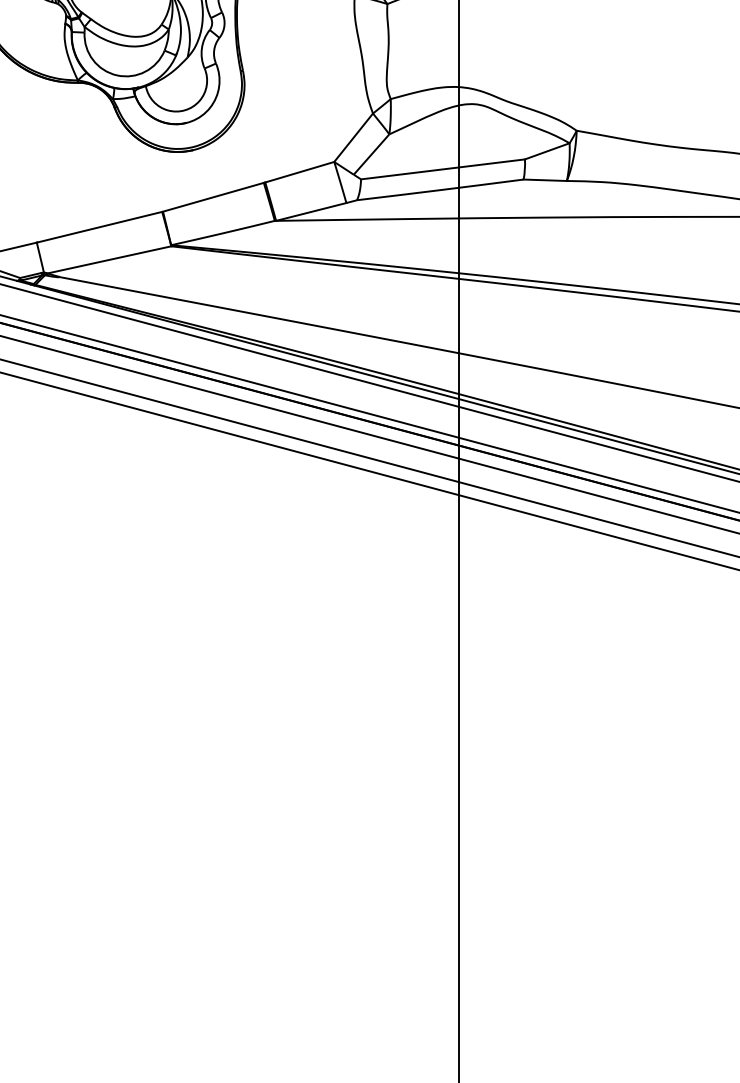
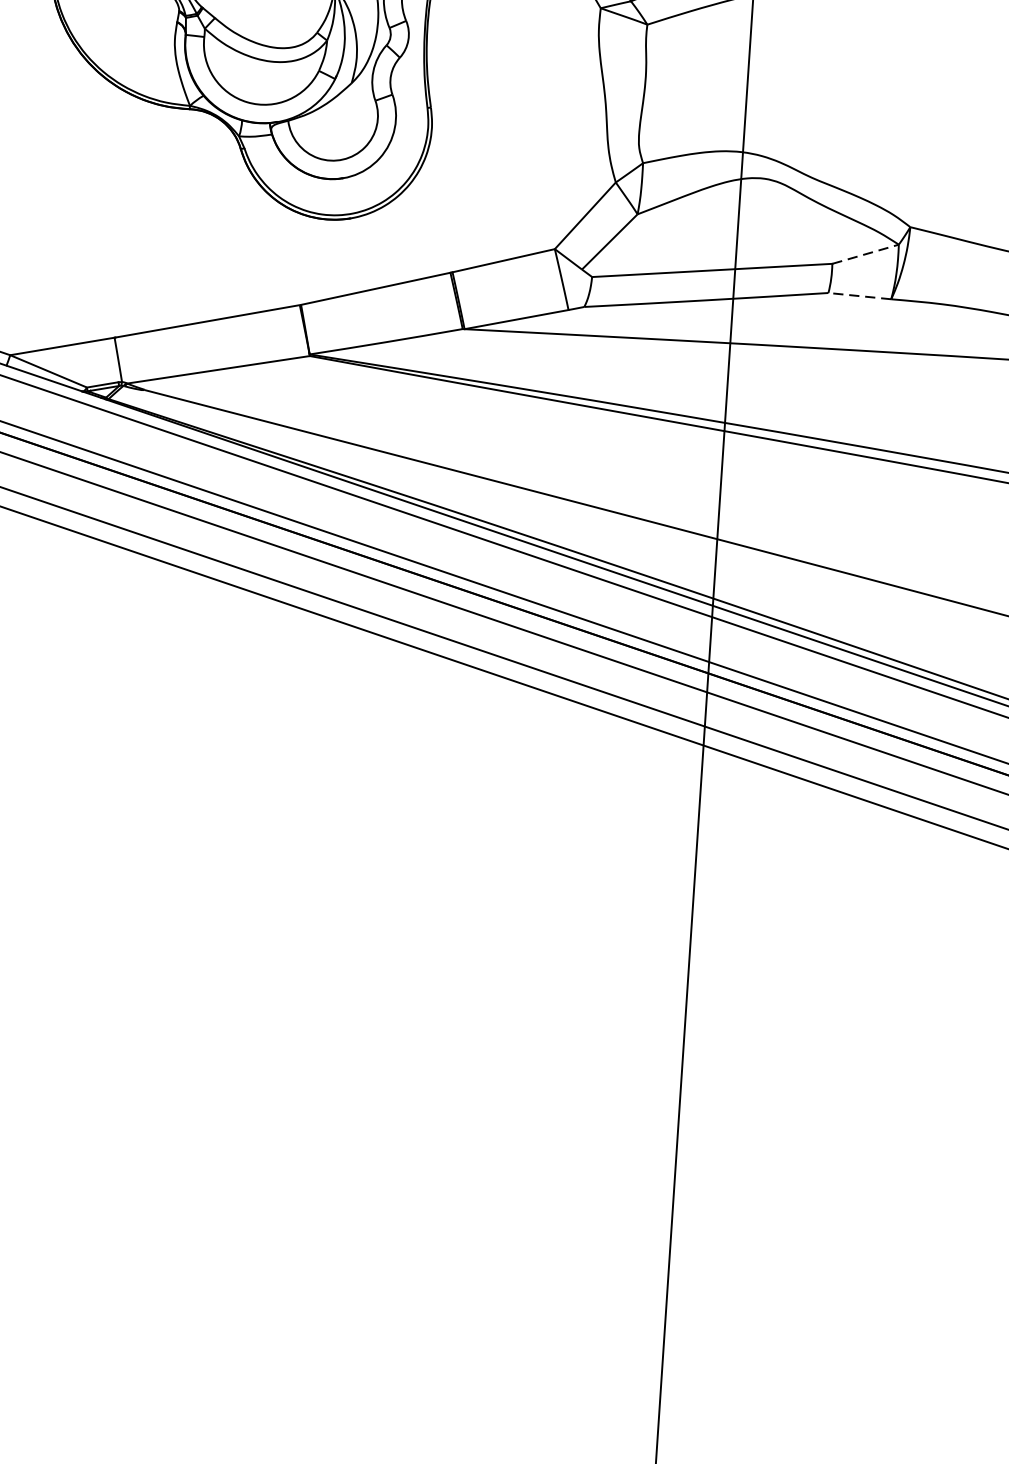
line: (547, 151) -> (865, 254), solid -> dashed
line: (545, 180) -> (860, 296), solid -> dashed

